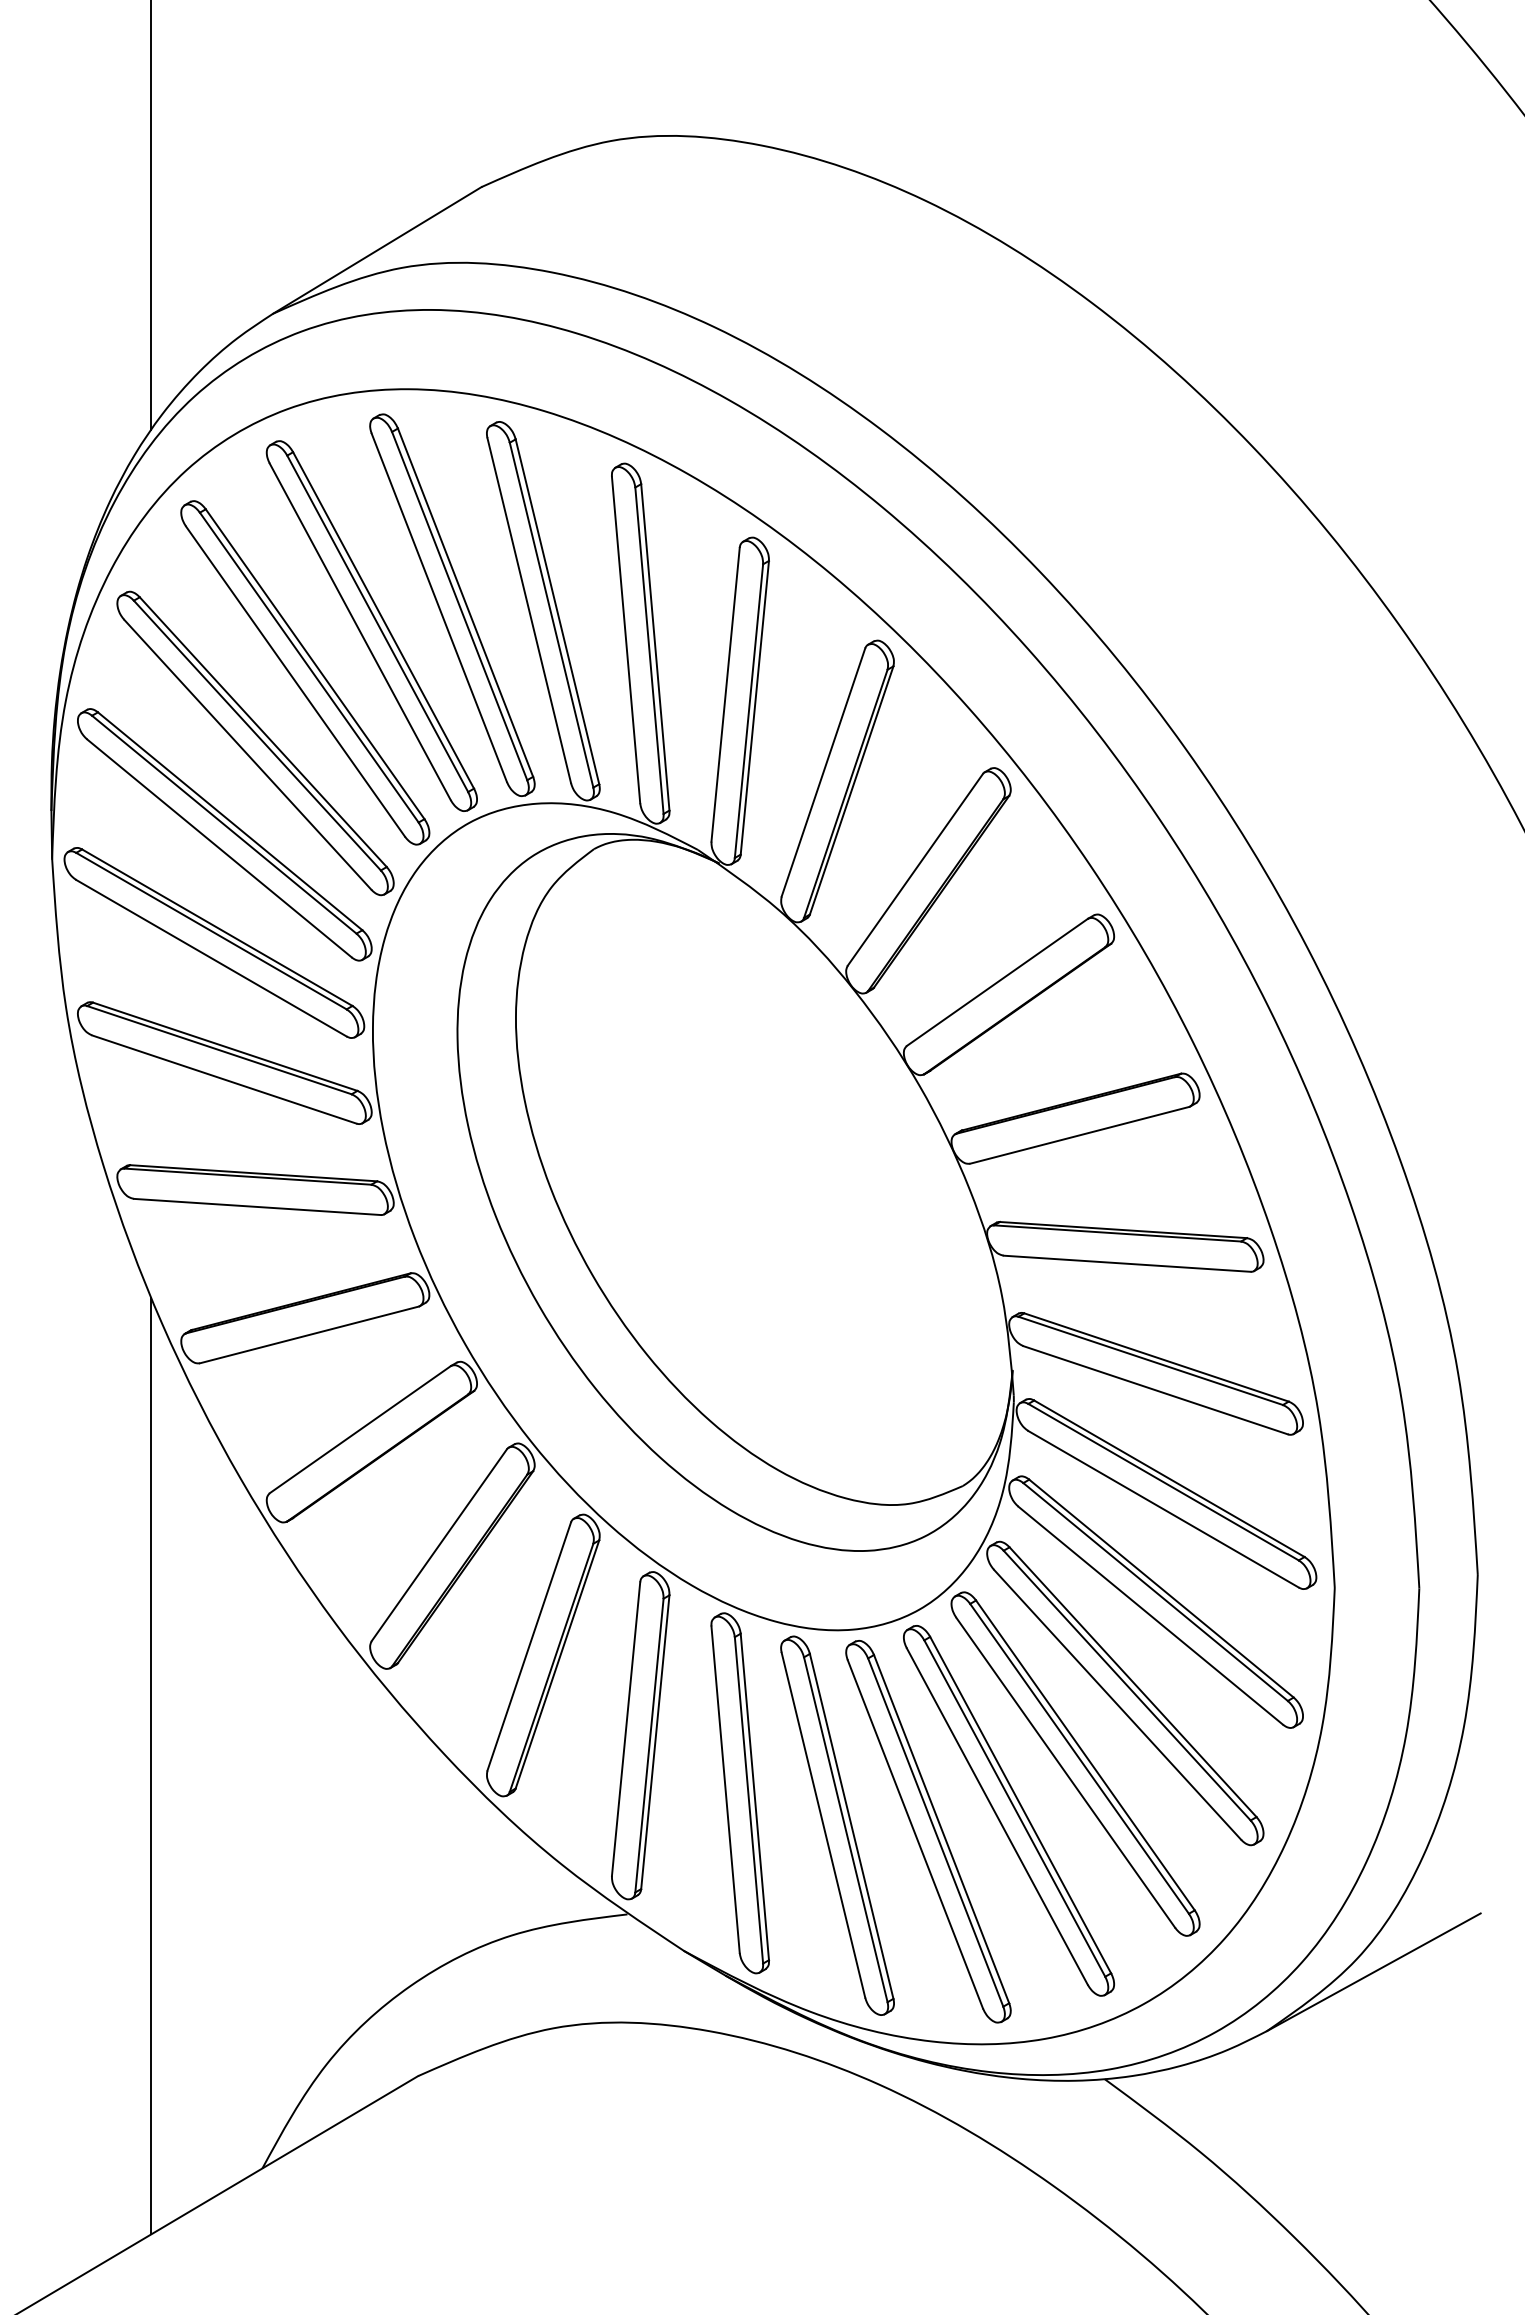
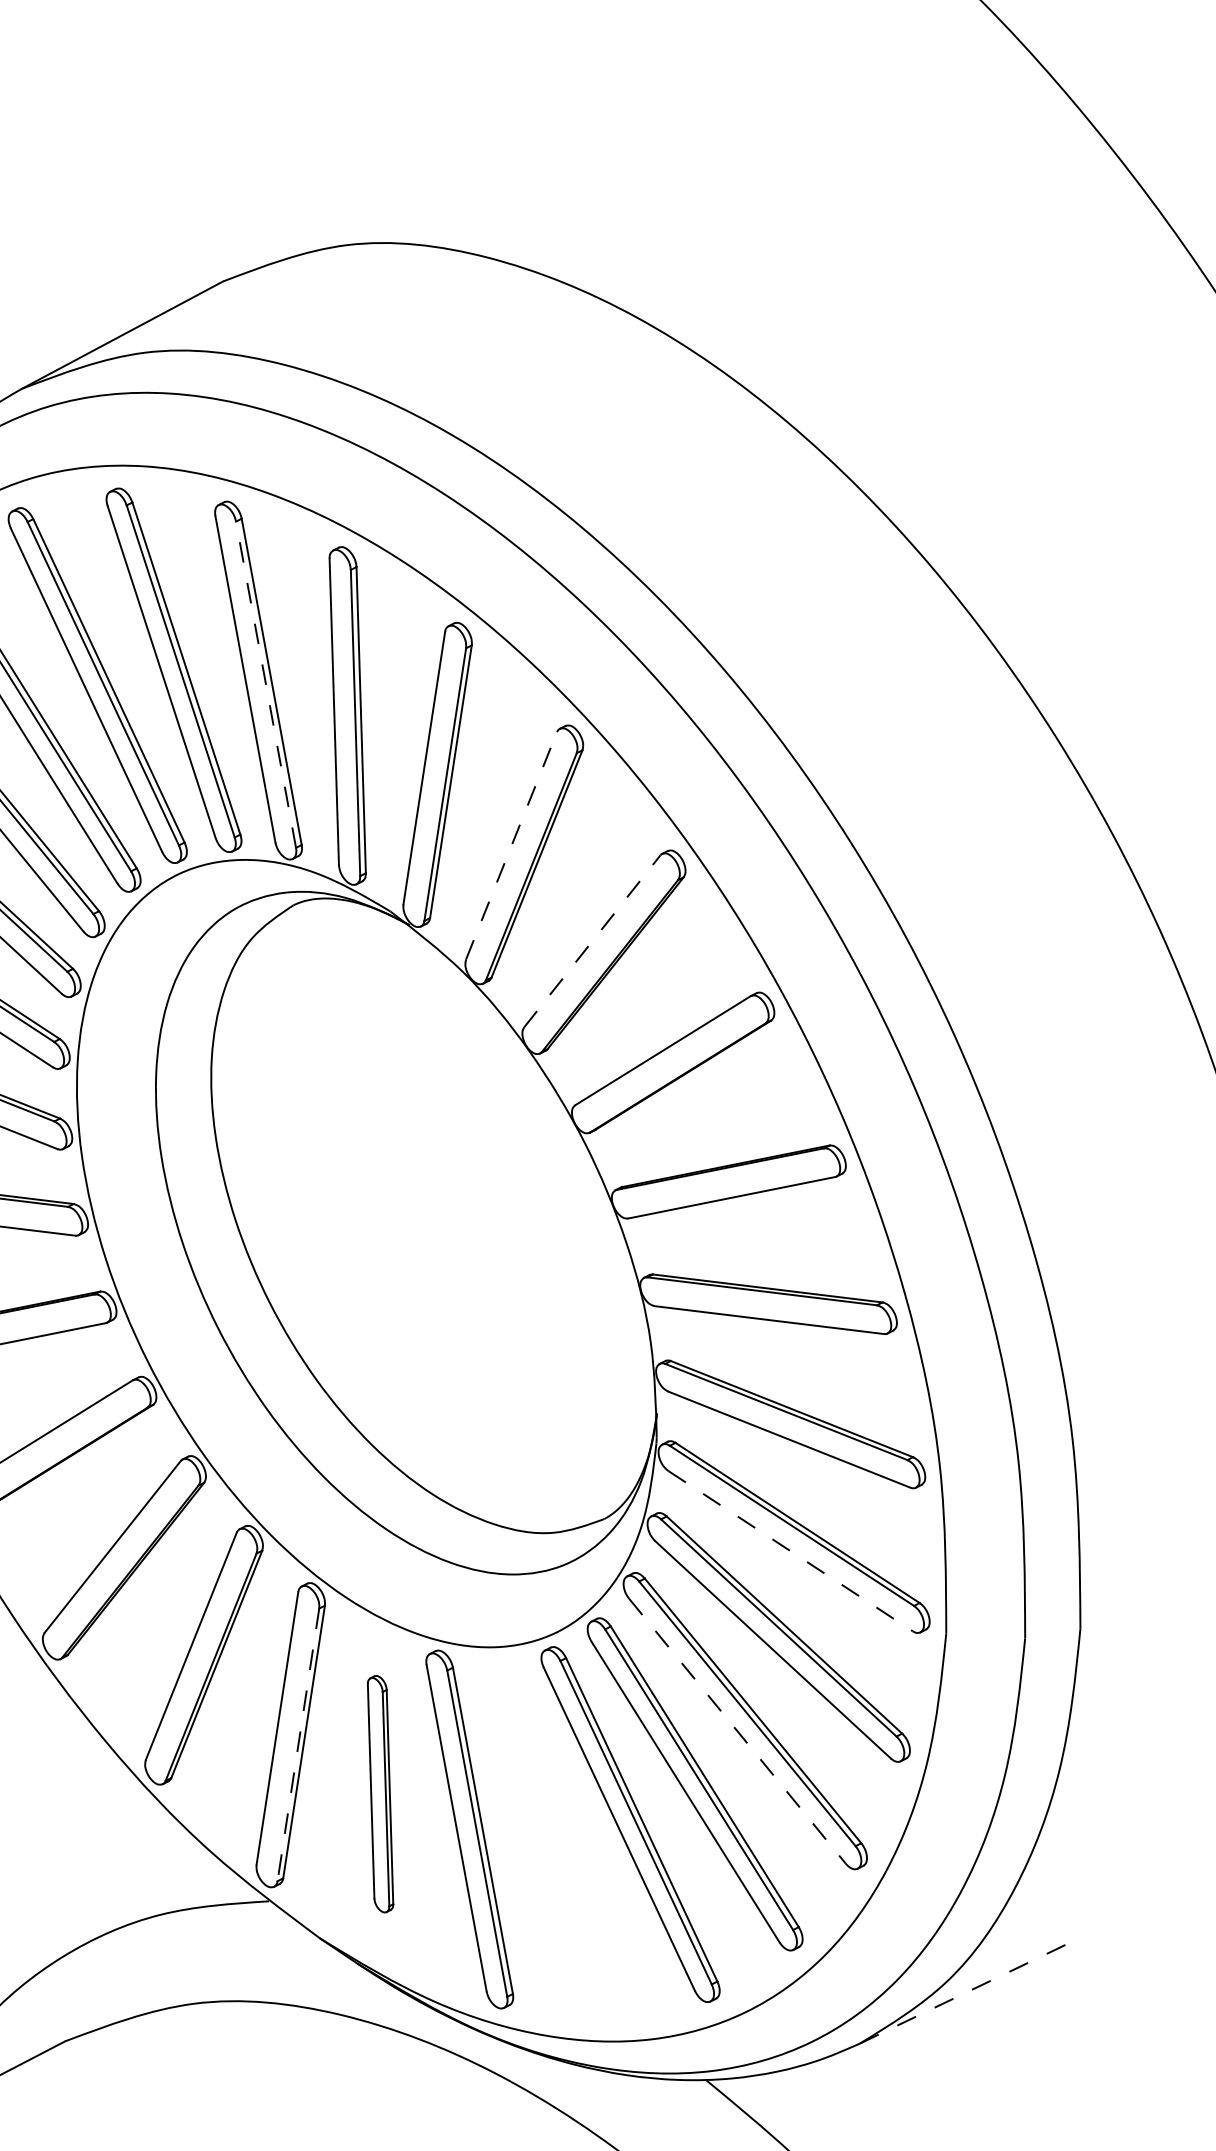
line: (551, 614) -> (266, 684), solid -> dashed
line: (823, 772) -> (511, 845), solid -> dashed
line: (915, 869) -> (592, 941), solid -> dashed
line: (1164, 1509) -> (791, 1551), solid -> dashed
line: (1117, 1704) -> (737, 1730), solid -> dashed
line: (649, 1745) -> (298, 1744), solid -> dashed
part: (739, 1793) -> (379, 1794), size x0.7
part: (928, 1831) -> (554, 1839), removed
line: (1373, 1972) -> (962, 1994), solid -> dashed

